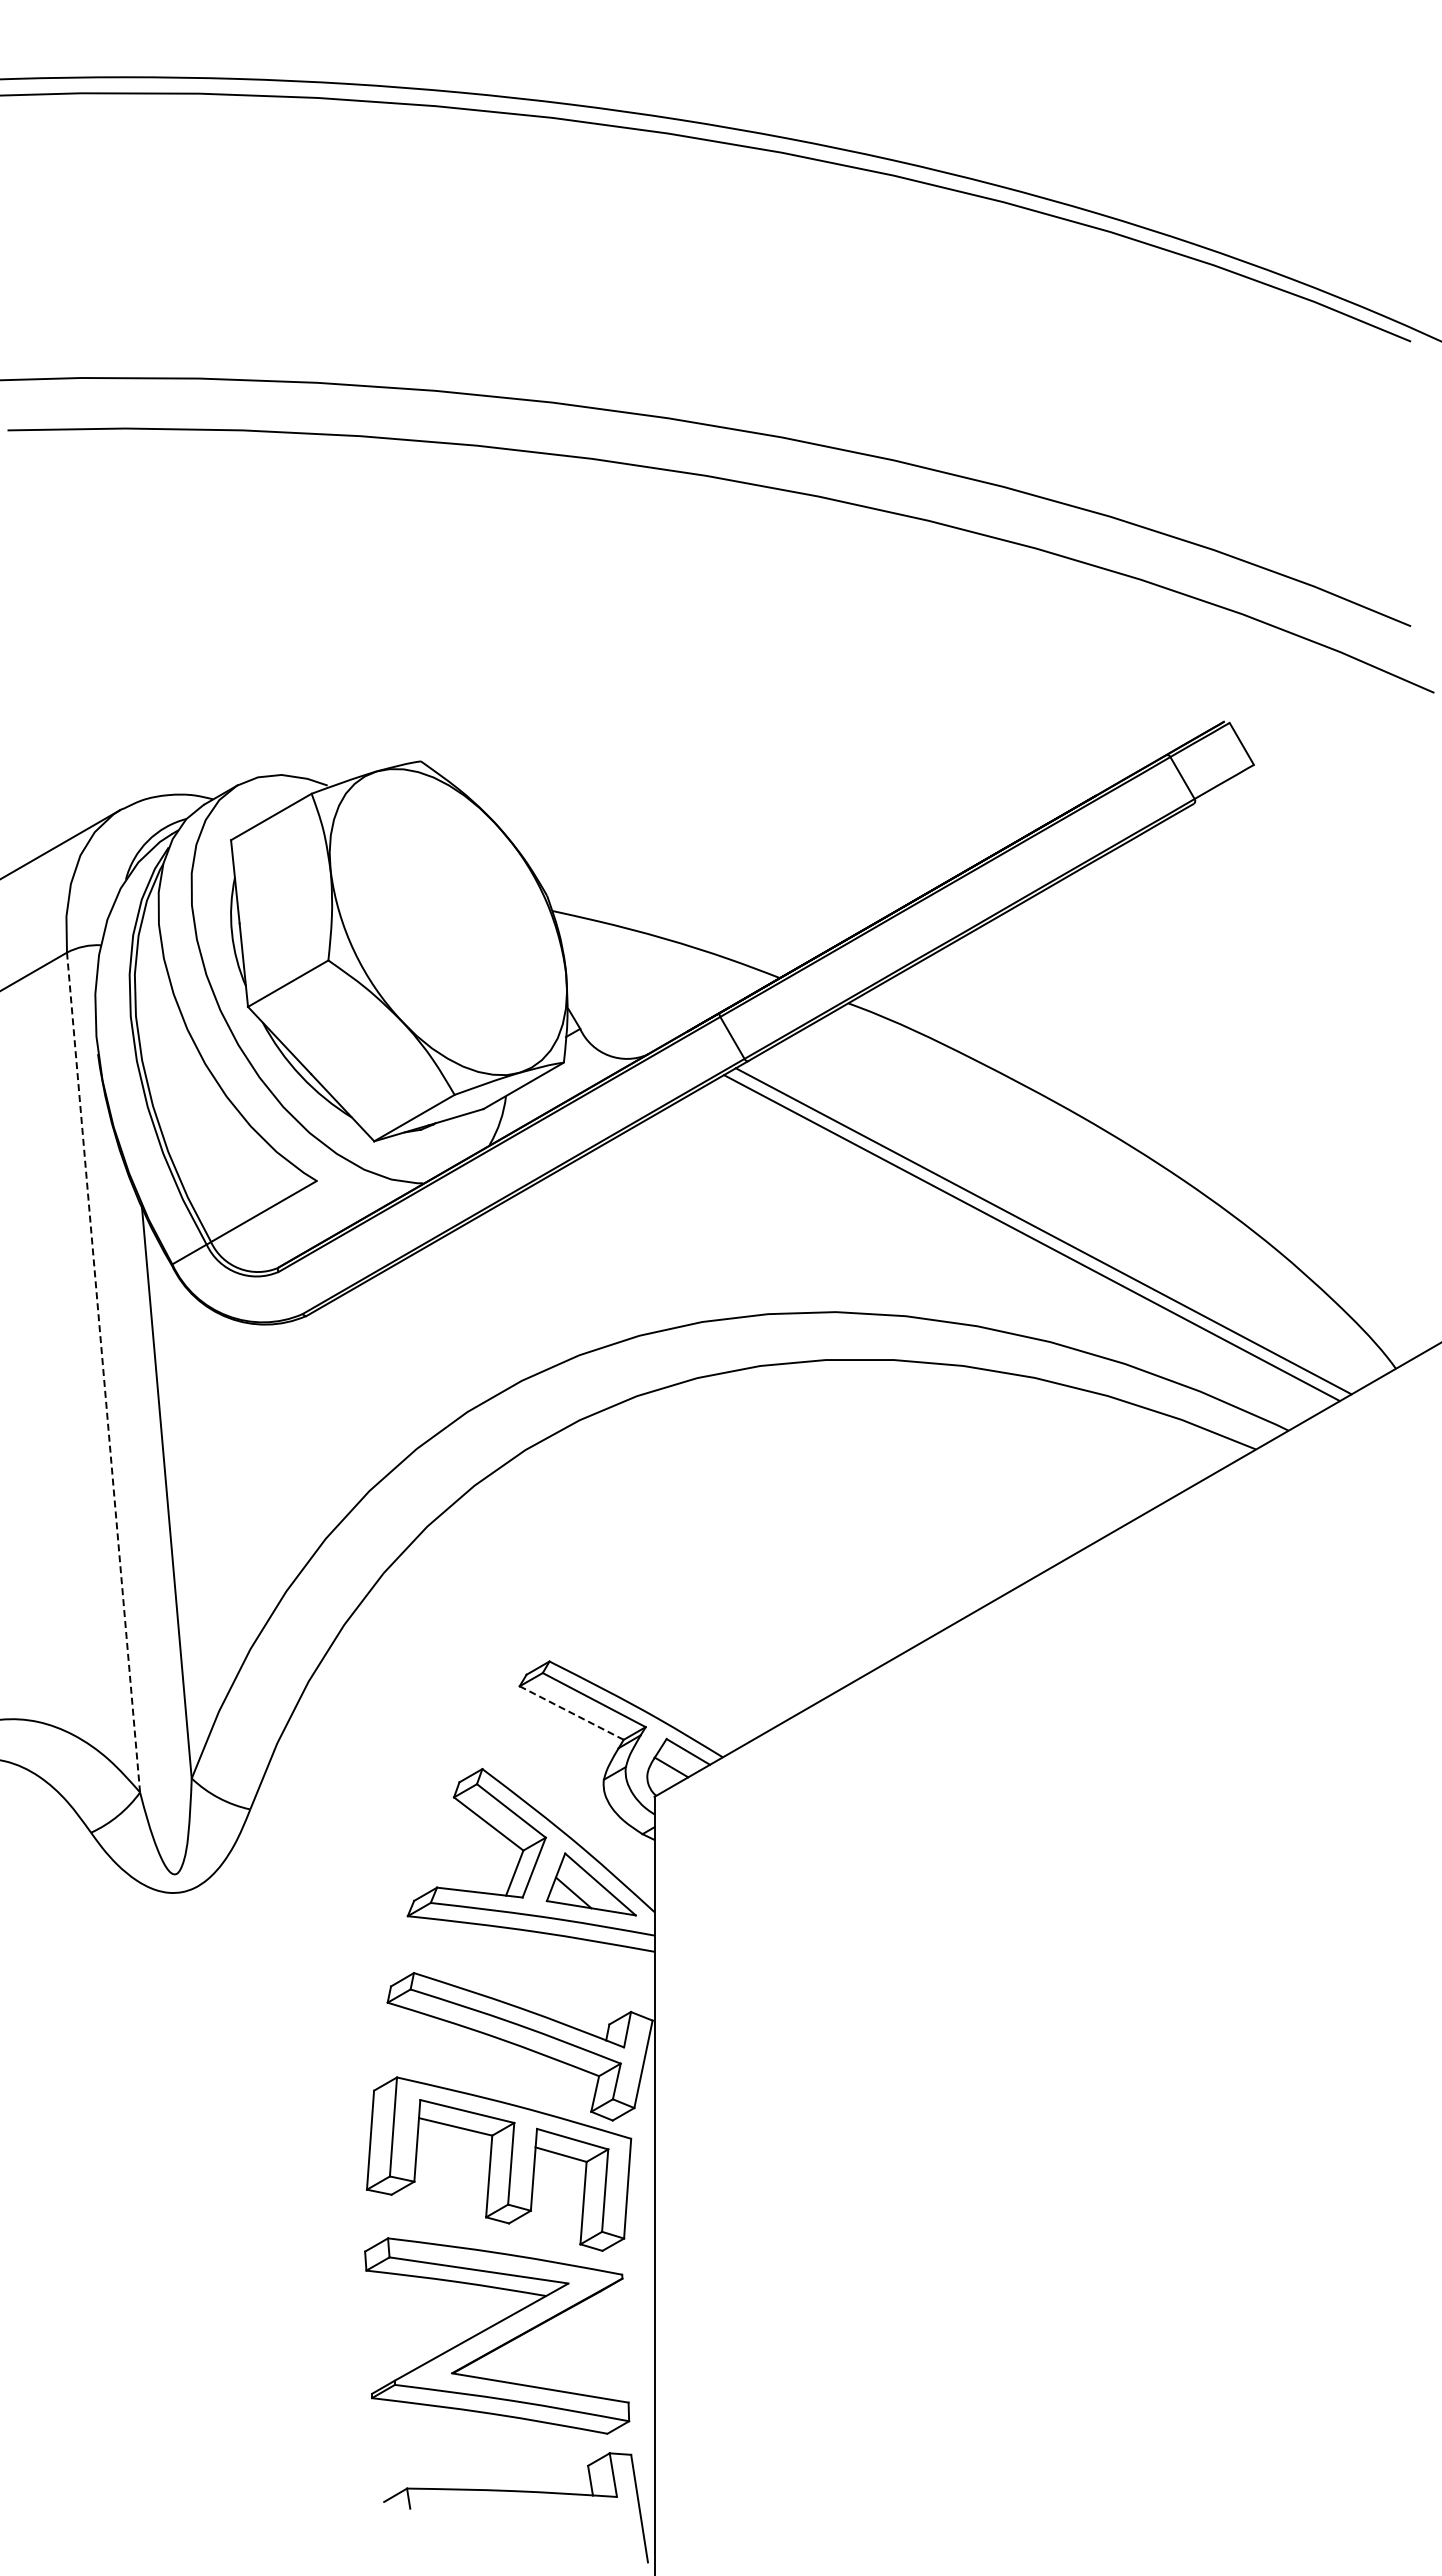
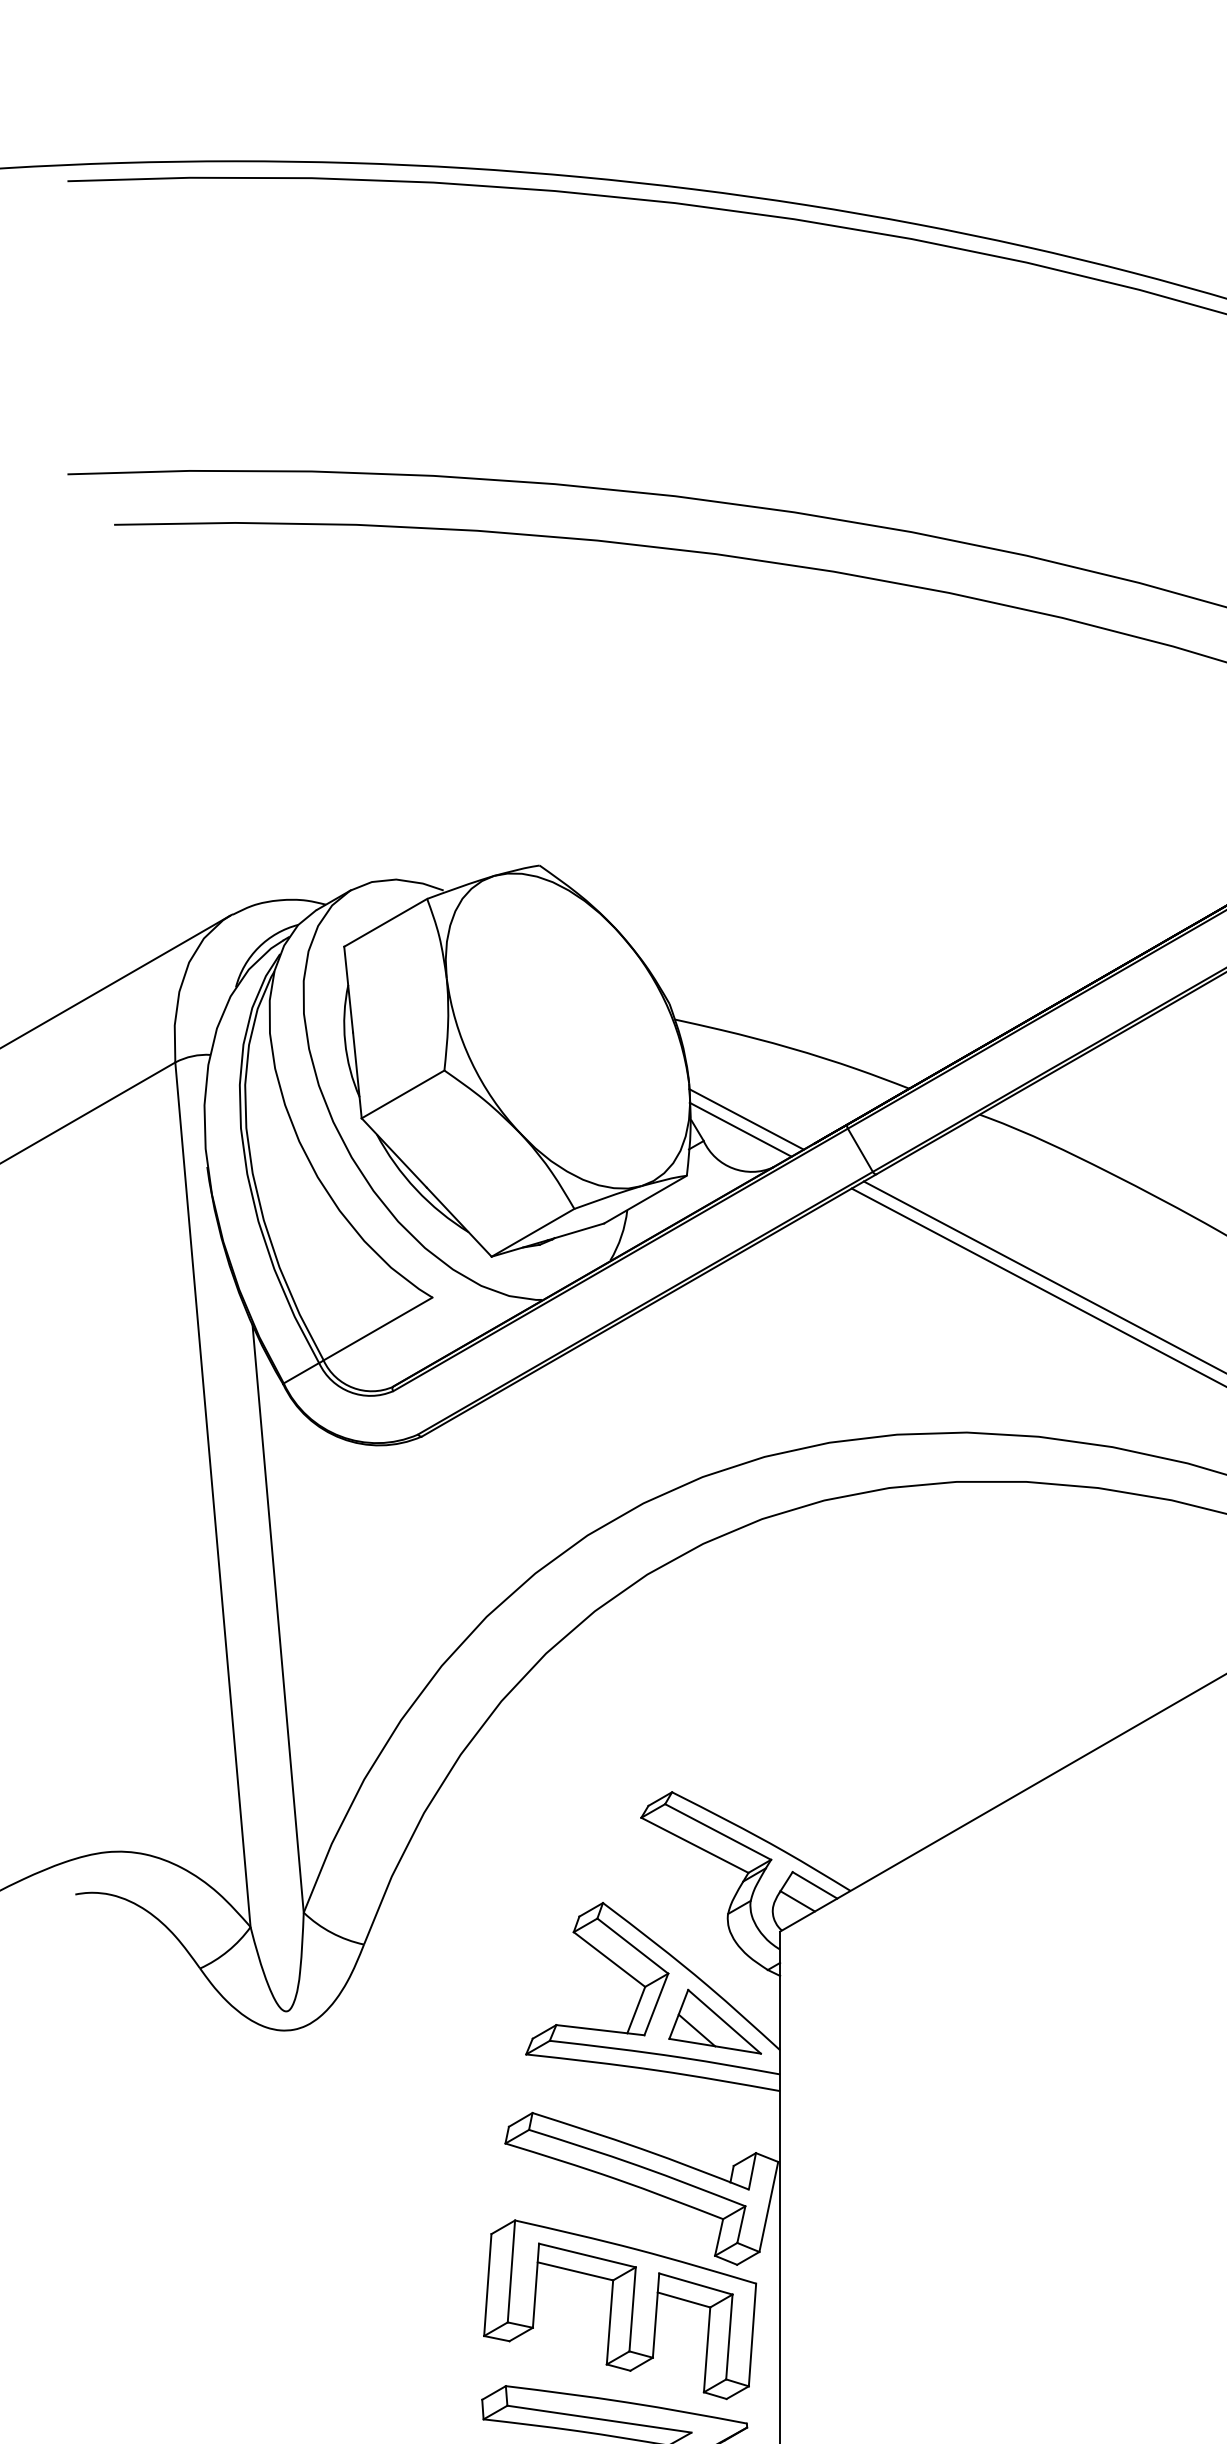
line: (621, 1007) -> (746, 1118), added
line: (615, 1017) -> (740, 1129), added
line: (103, 1372) -> (212, 1494), dashed -> solid
line: (571, 1712) -> (694, 1844), dashed -> solid

